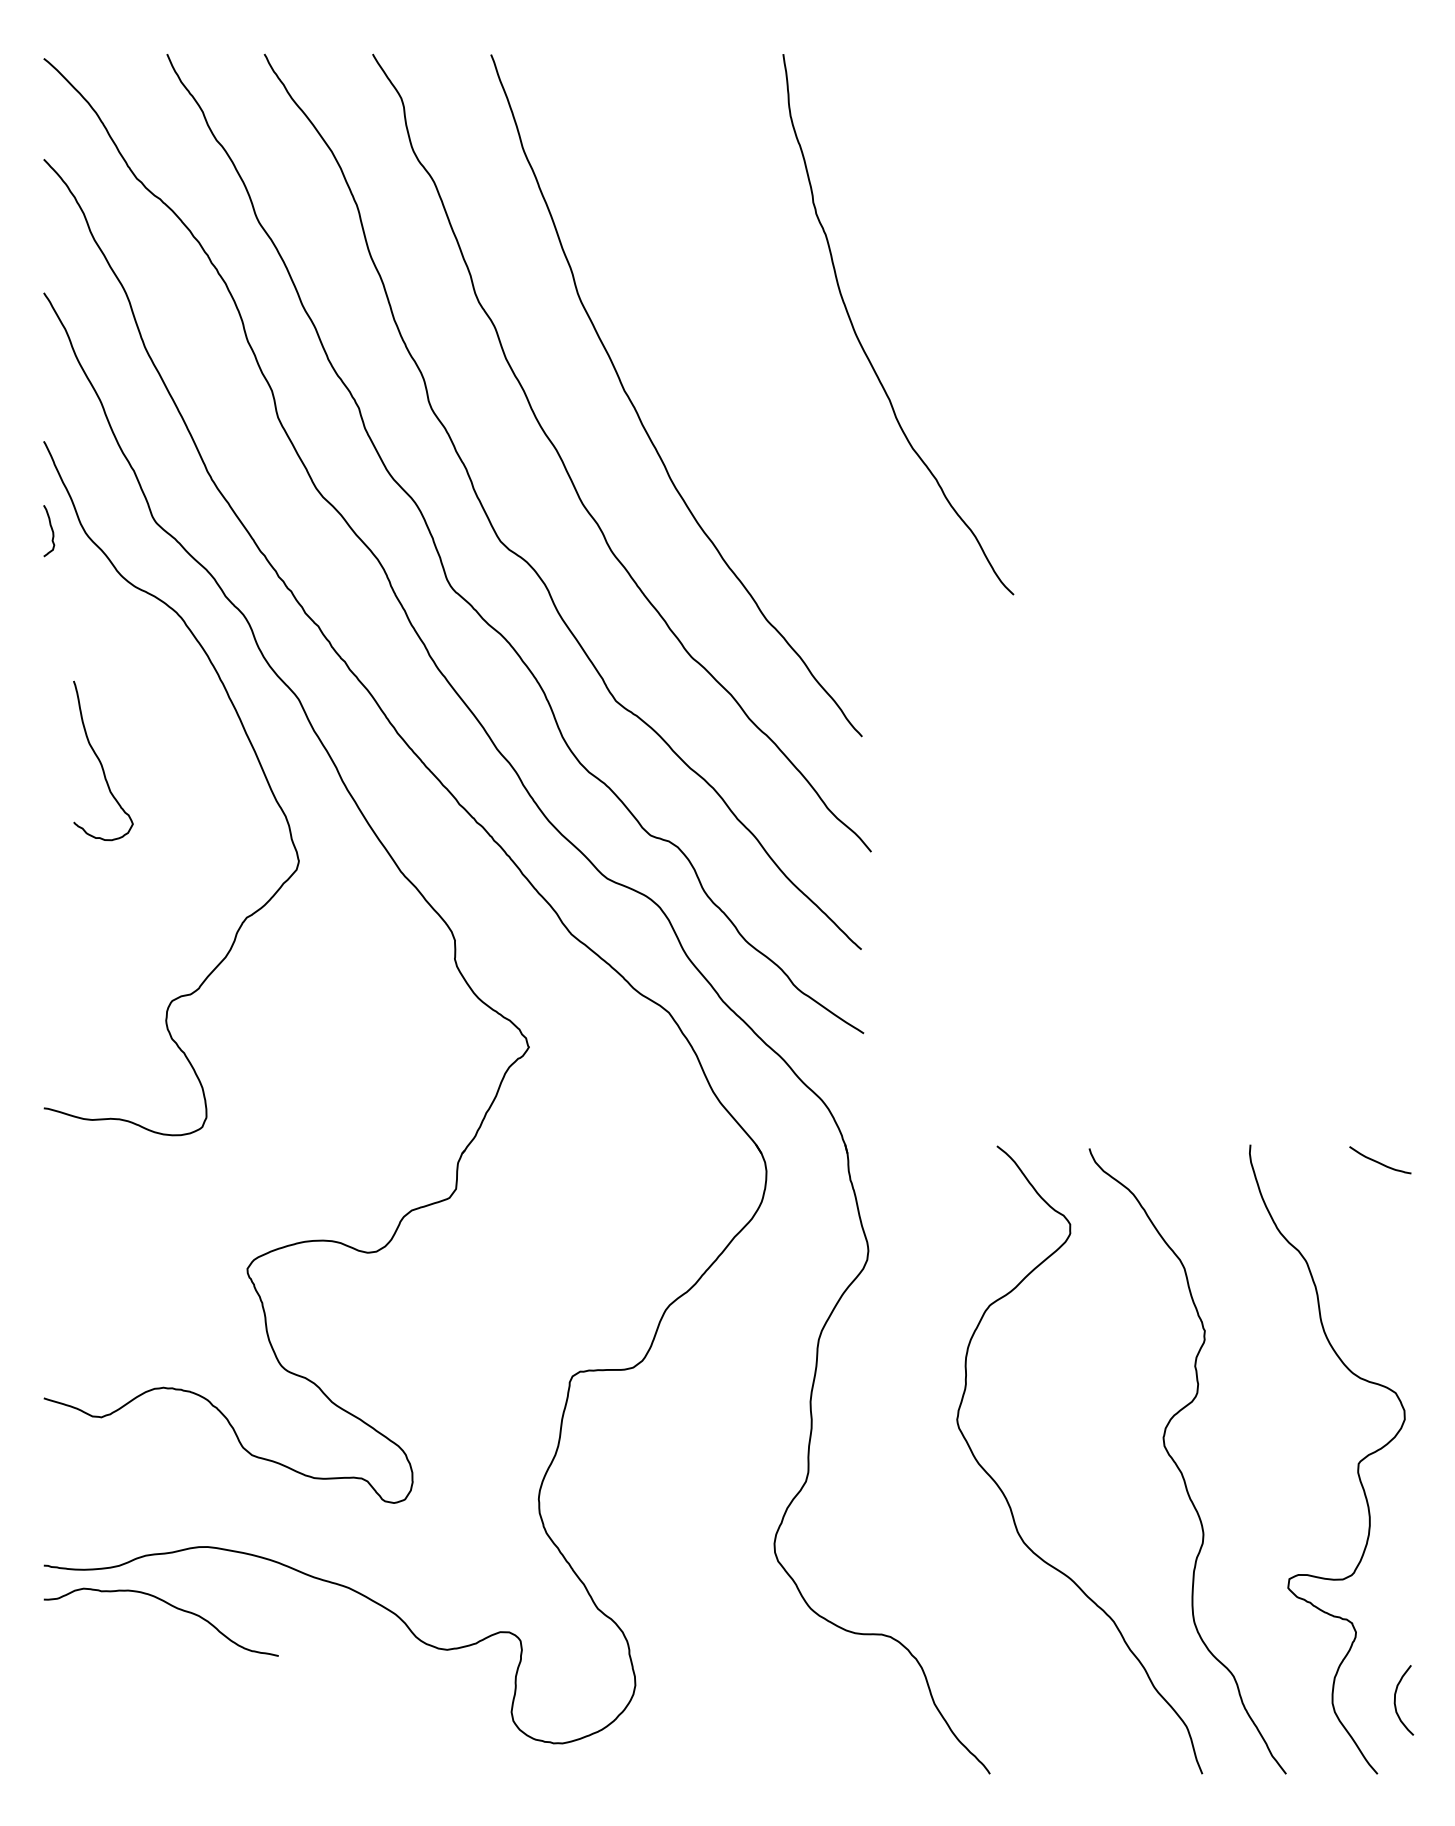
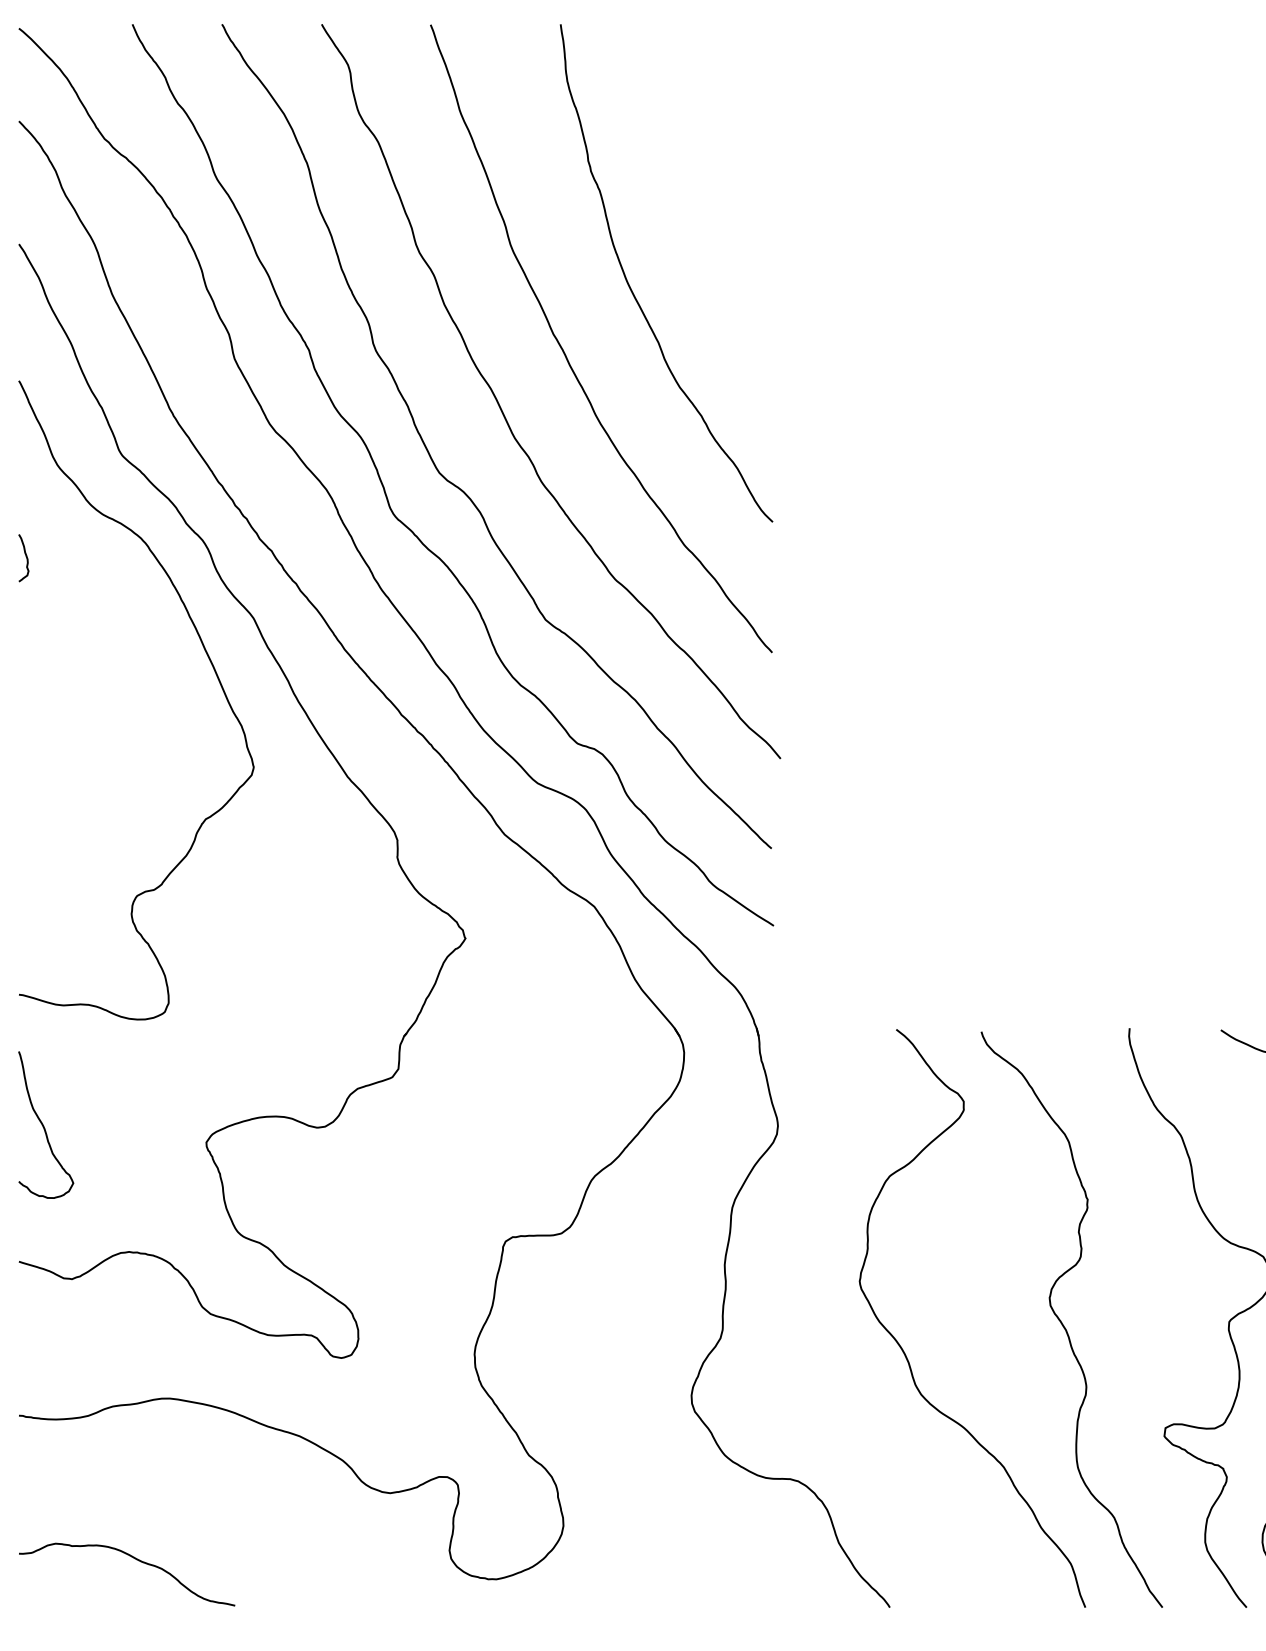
curve: (861, 343) -> (632, 290), moved
curve: (51, 530) -> (26, 557), moved
curve: (101, 762) -> (44, 1126), moved
curve: (169, 1605) -> (134, 1559), moved

